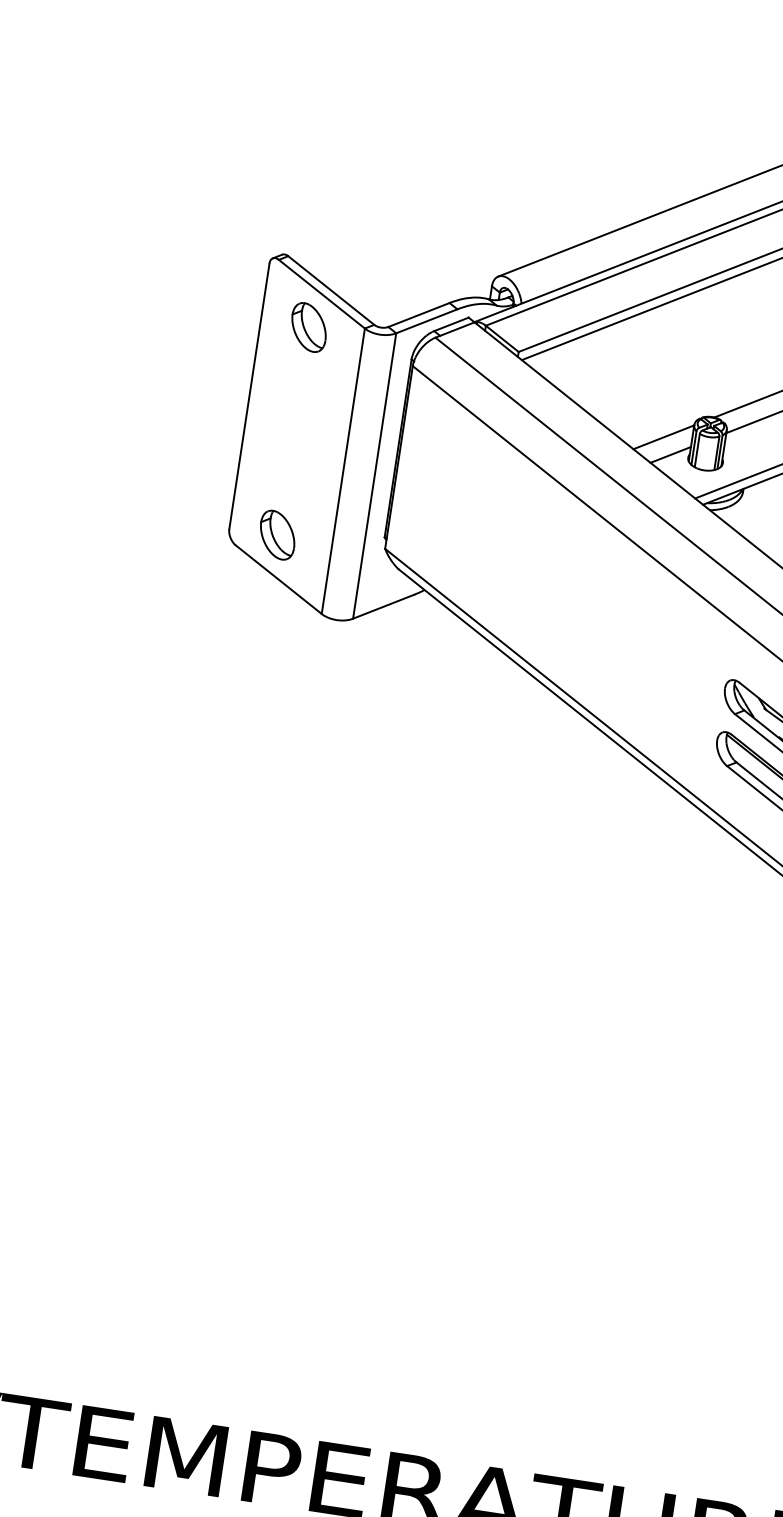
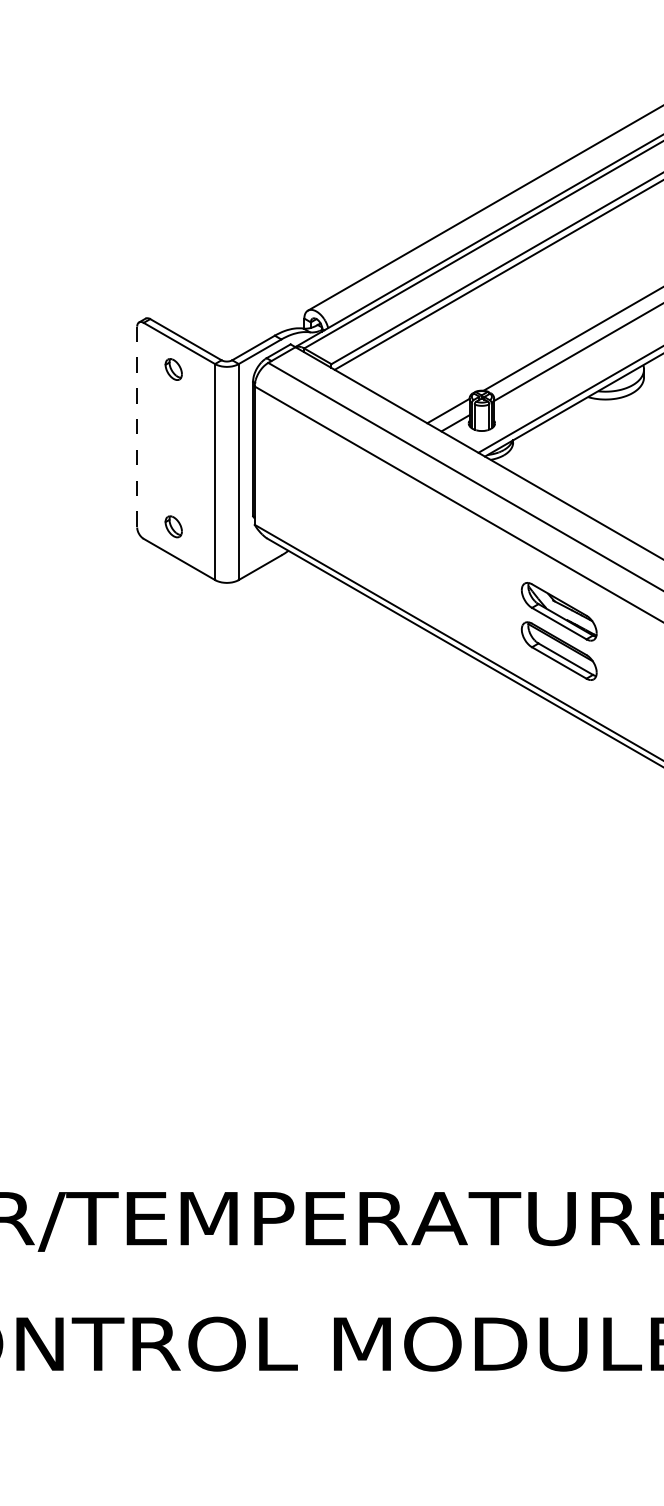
part: (308, 327) -> (173, 369), size x0.6
line: (249, 396) -> (137, 427), solid -> dashed
part: (277, 534) -> (173, 526), size x0.6

